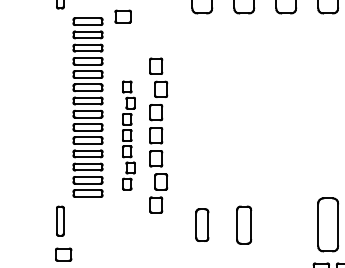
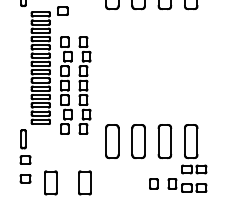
part: (129, 135) -> (66, 85), size x1.43
part: (202, 224) -> (112, 141), size x1.67
part: (244, 224) -> (138, 141), size x1.43
part: (285, 224) -> (164, 141), added

